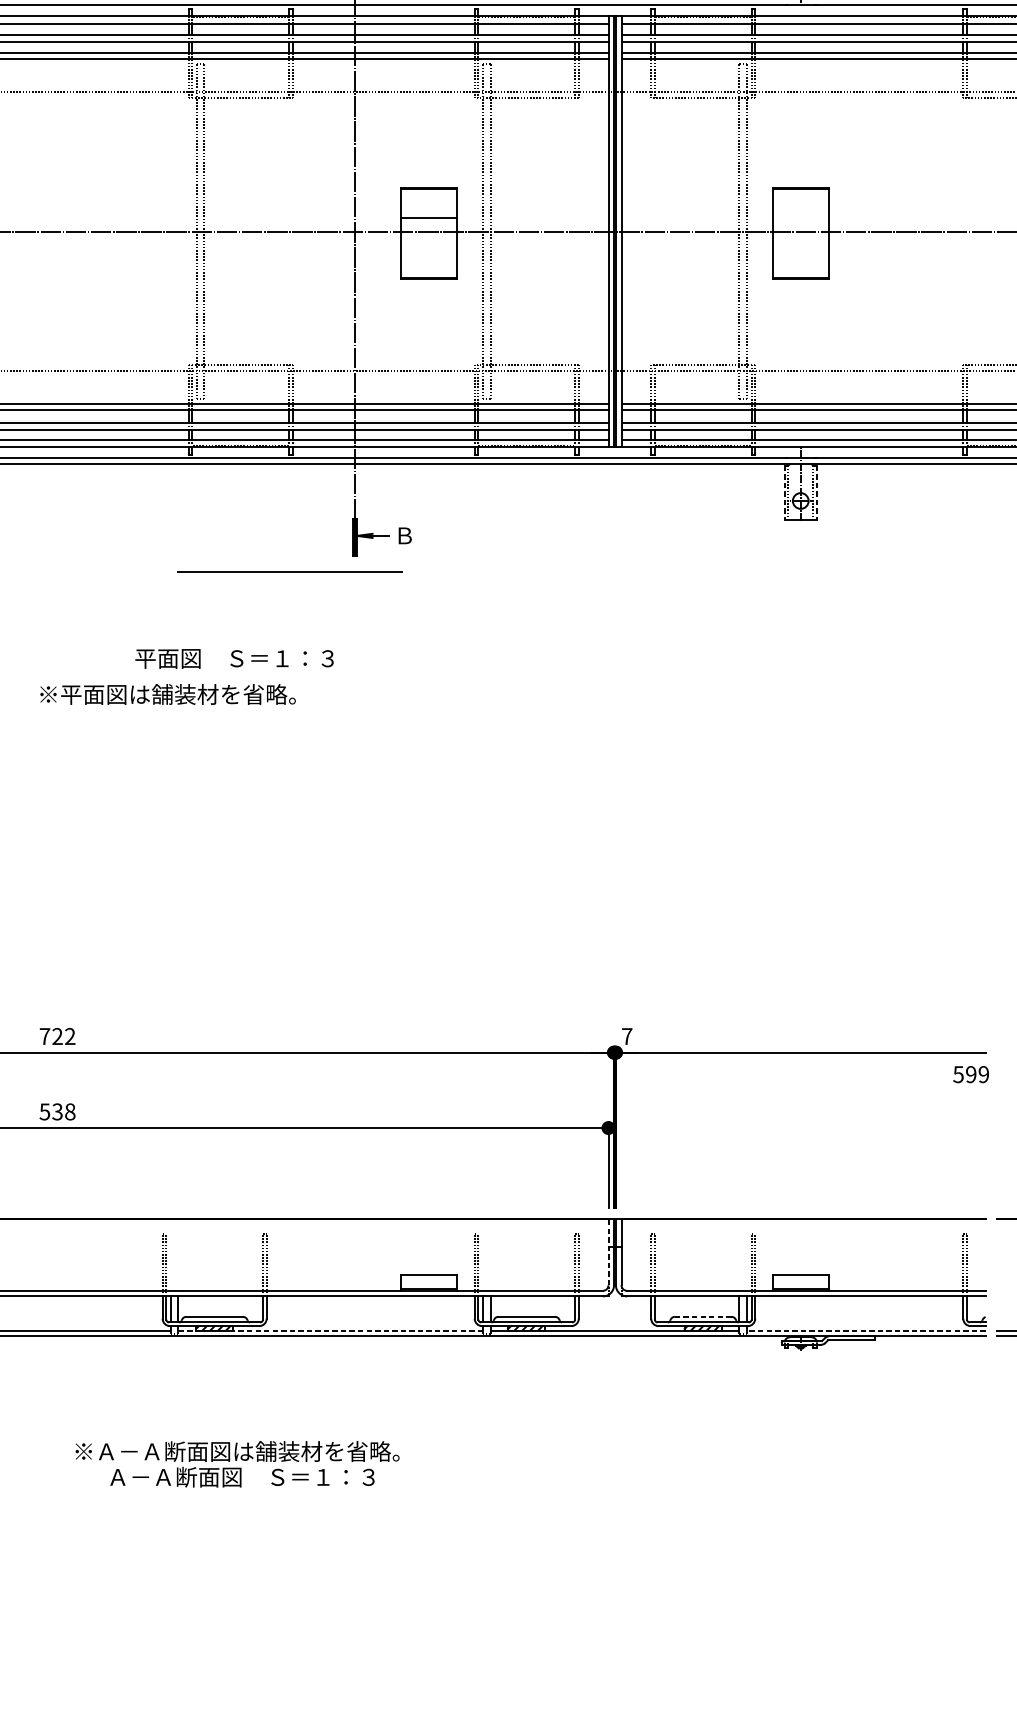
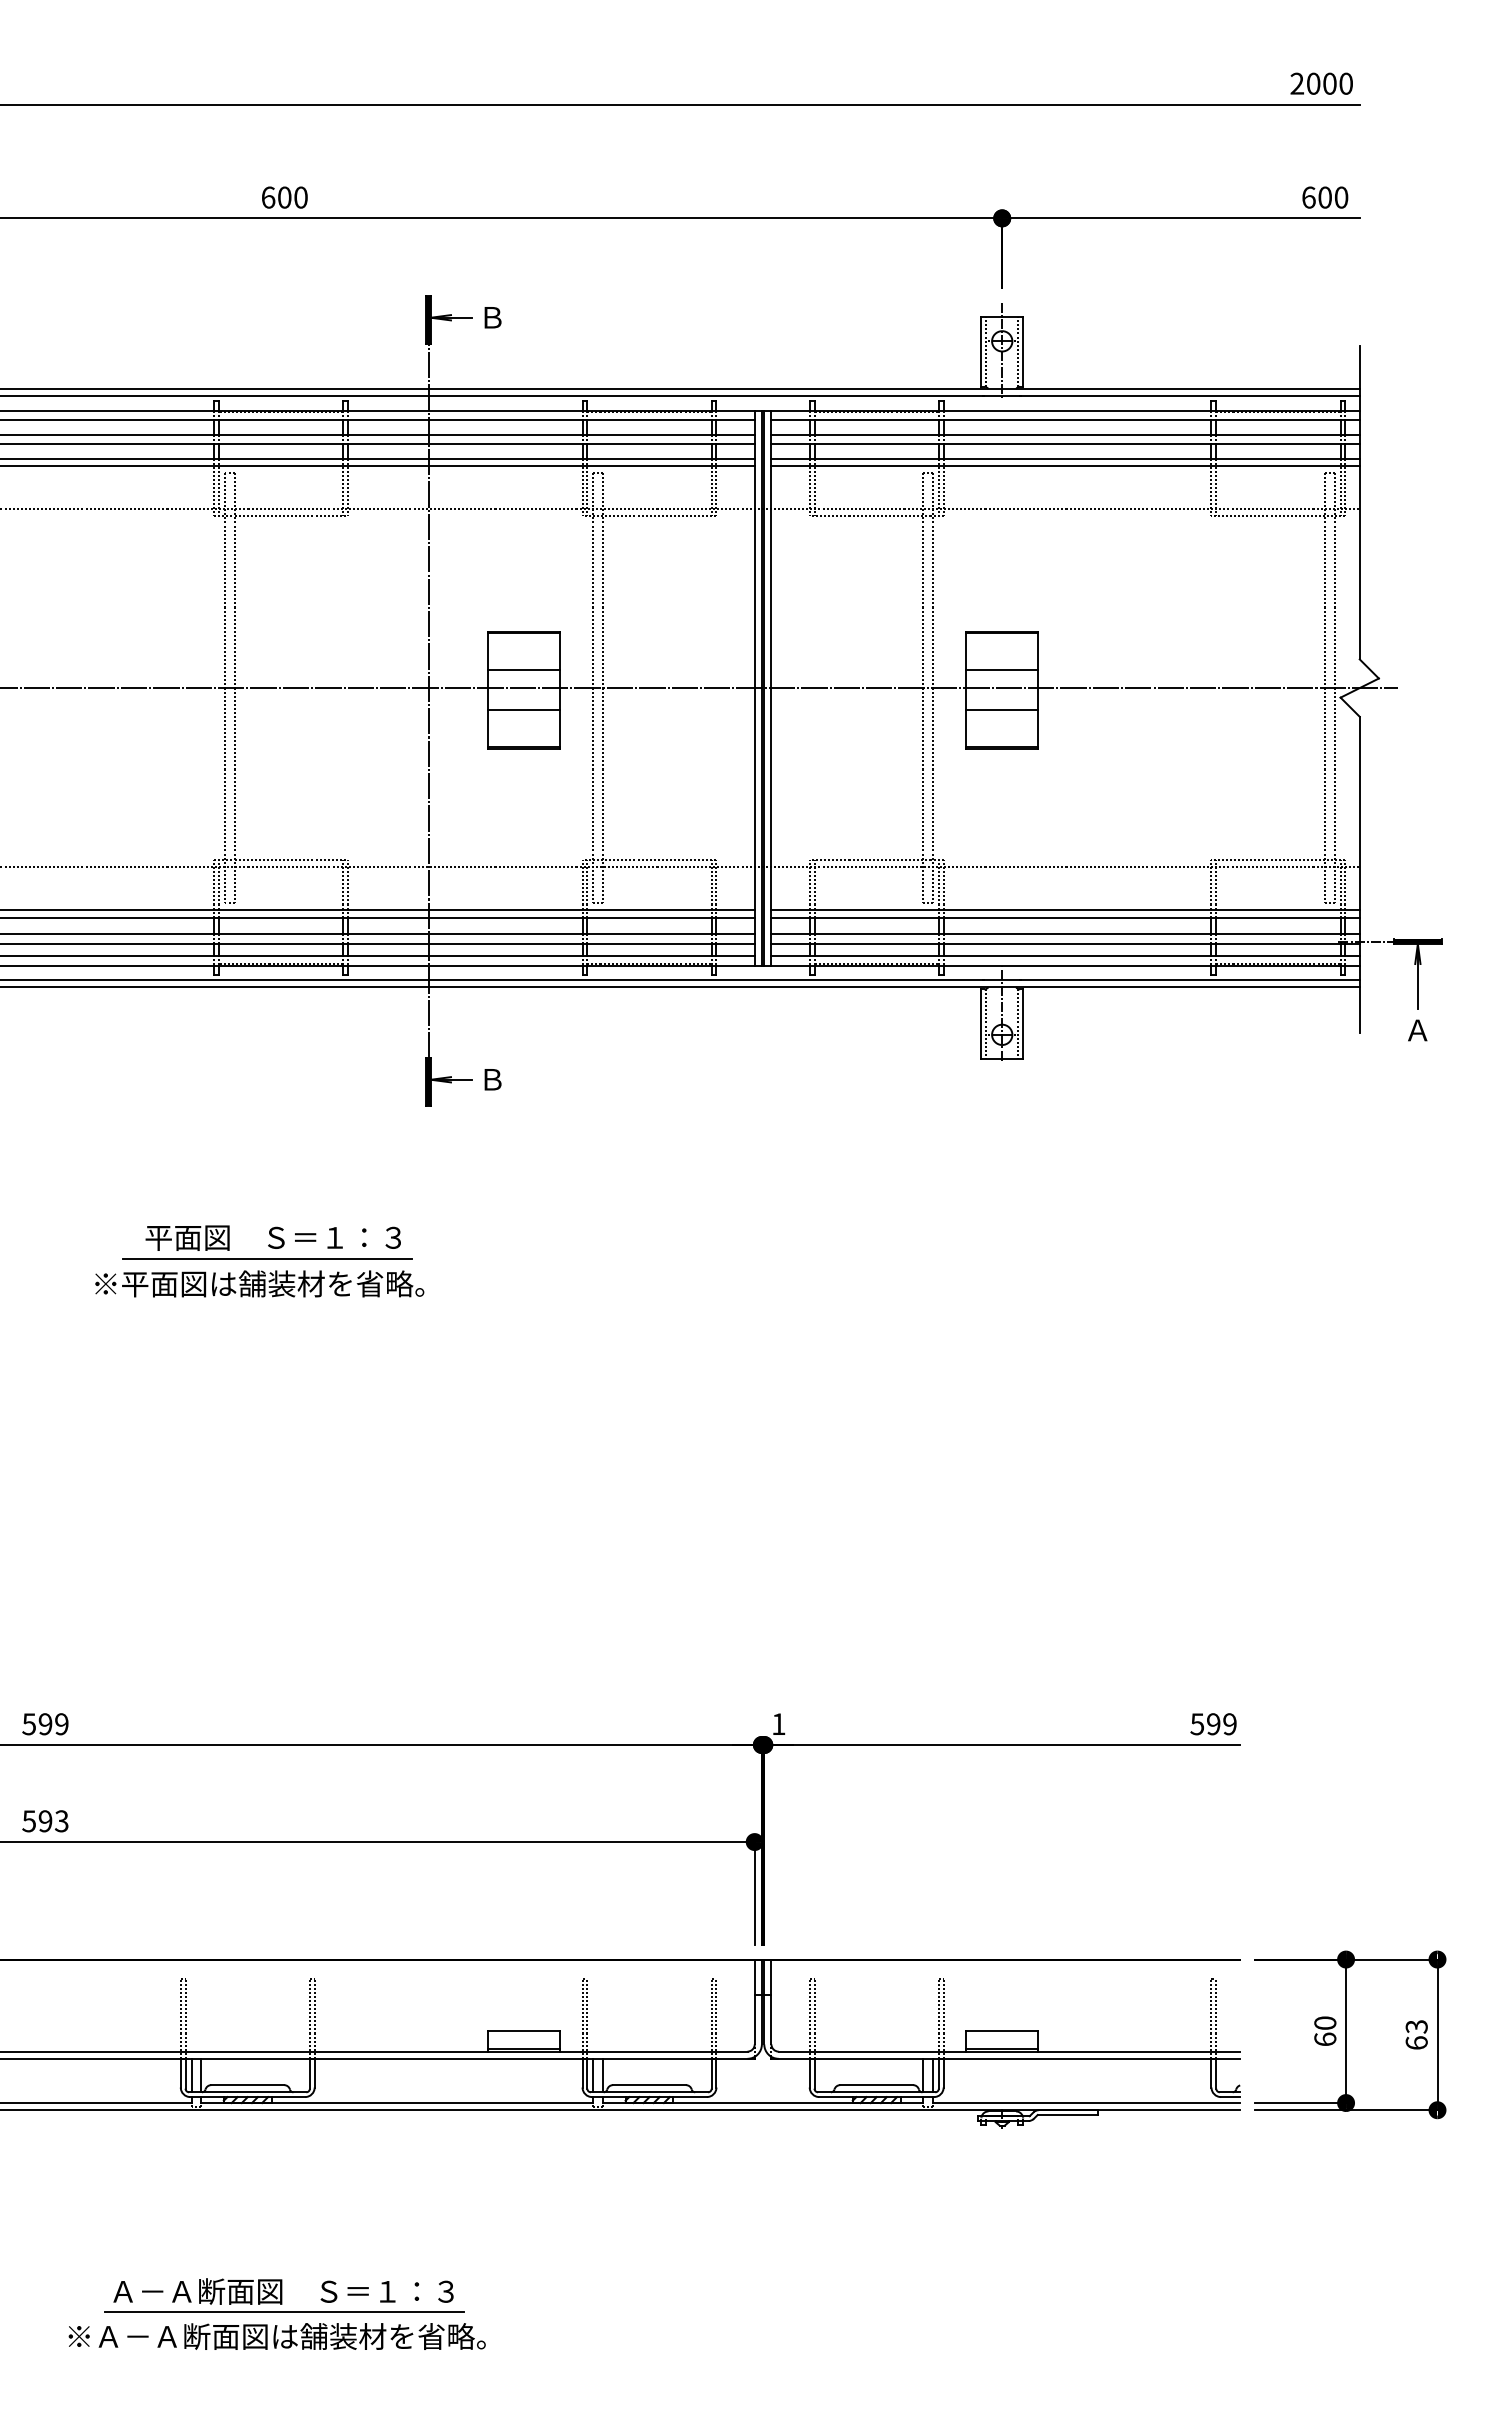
line: (800, 217) -> (1002, 670), added
line: (428, 249) -> (523, 710), added
line: (800, 249) -> (1002, 710), added
line: (784, 492) -> (981, 1024), dashed -> solid
line: (817, 492) -> (1023, 1024), dashed -> solid
line: (289, 571) -> (267, 1258), moved
text: (167, 694) -> (259, 1283), moved
text: (626, 1035) -> (778, 1723), 7 -> 1
text: (57, 1036) -> (45, 1724), 722 -> 599
text: (971, 1074) -> (1213, 1724), moved
text: (63, 1112) -> (53, 1821), 538 -> 593
line: (608, 1251) -> (754, 2001), dashed -> solid
line: (703, 1317) -> (876, 2085), dashed -> solid
line: (330, 1331) -> (396, 2103), dashed -> solid
line: (866, 1331) -> (1086, 2103), dashed -> solid
text: (237, 1451) -> (276, 2336), moved
line: (243, 1492) -> (284, 2311), added

